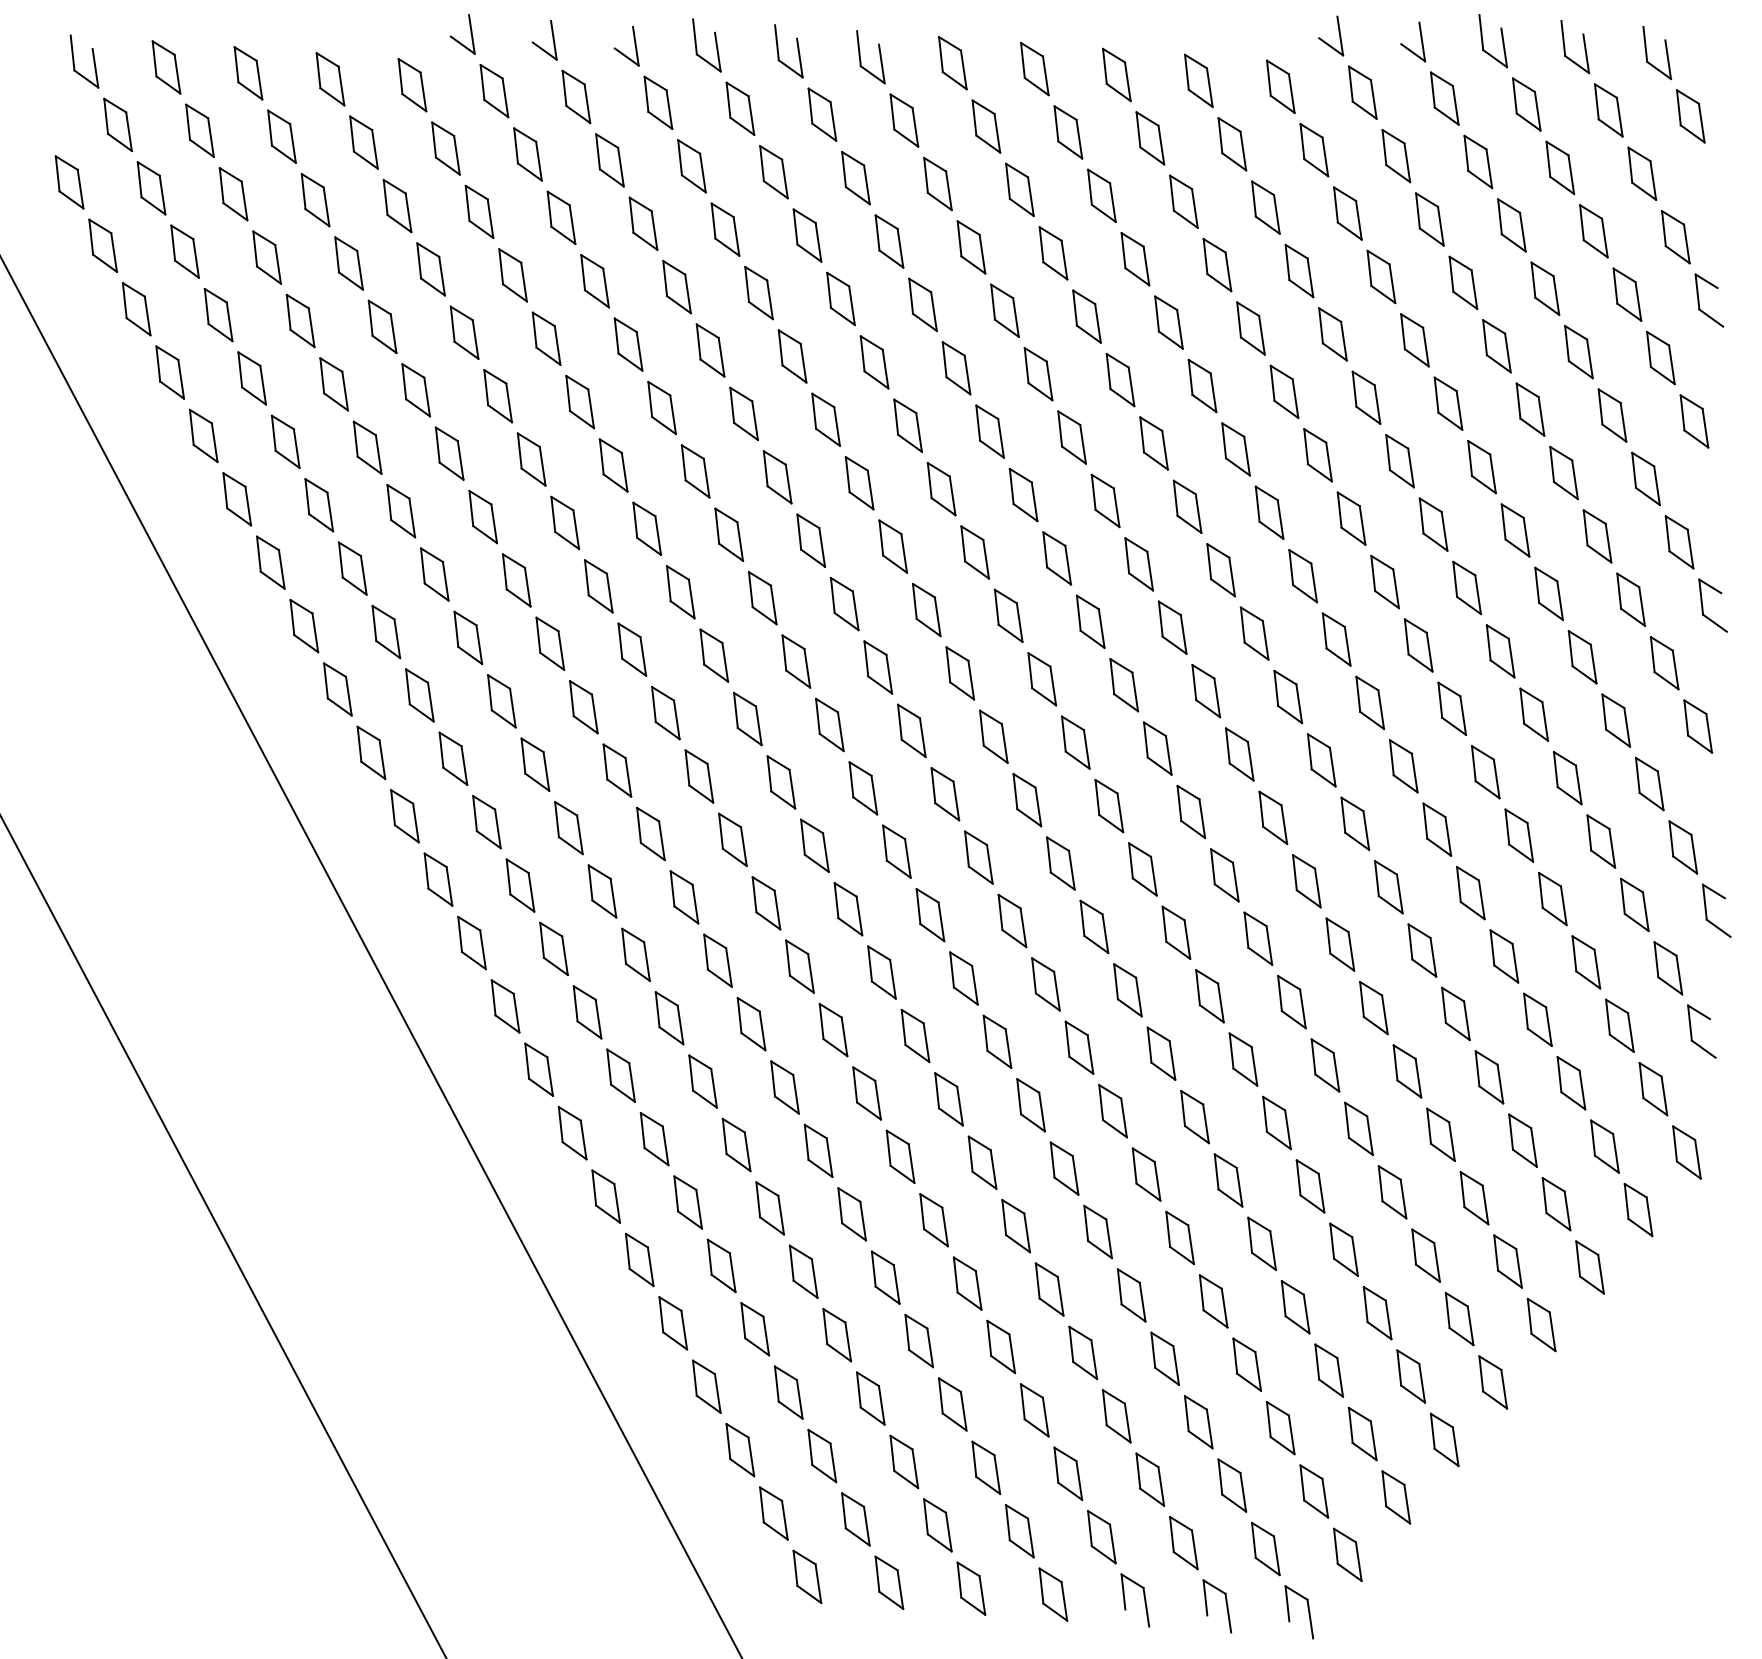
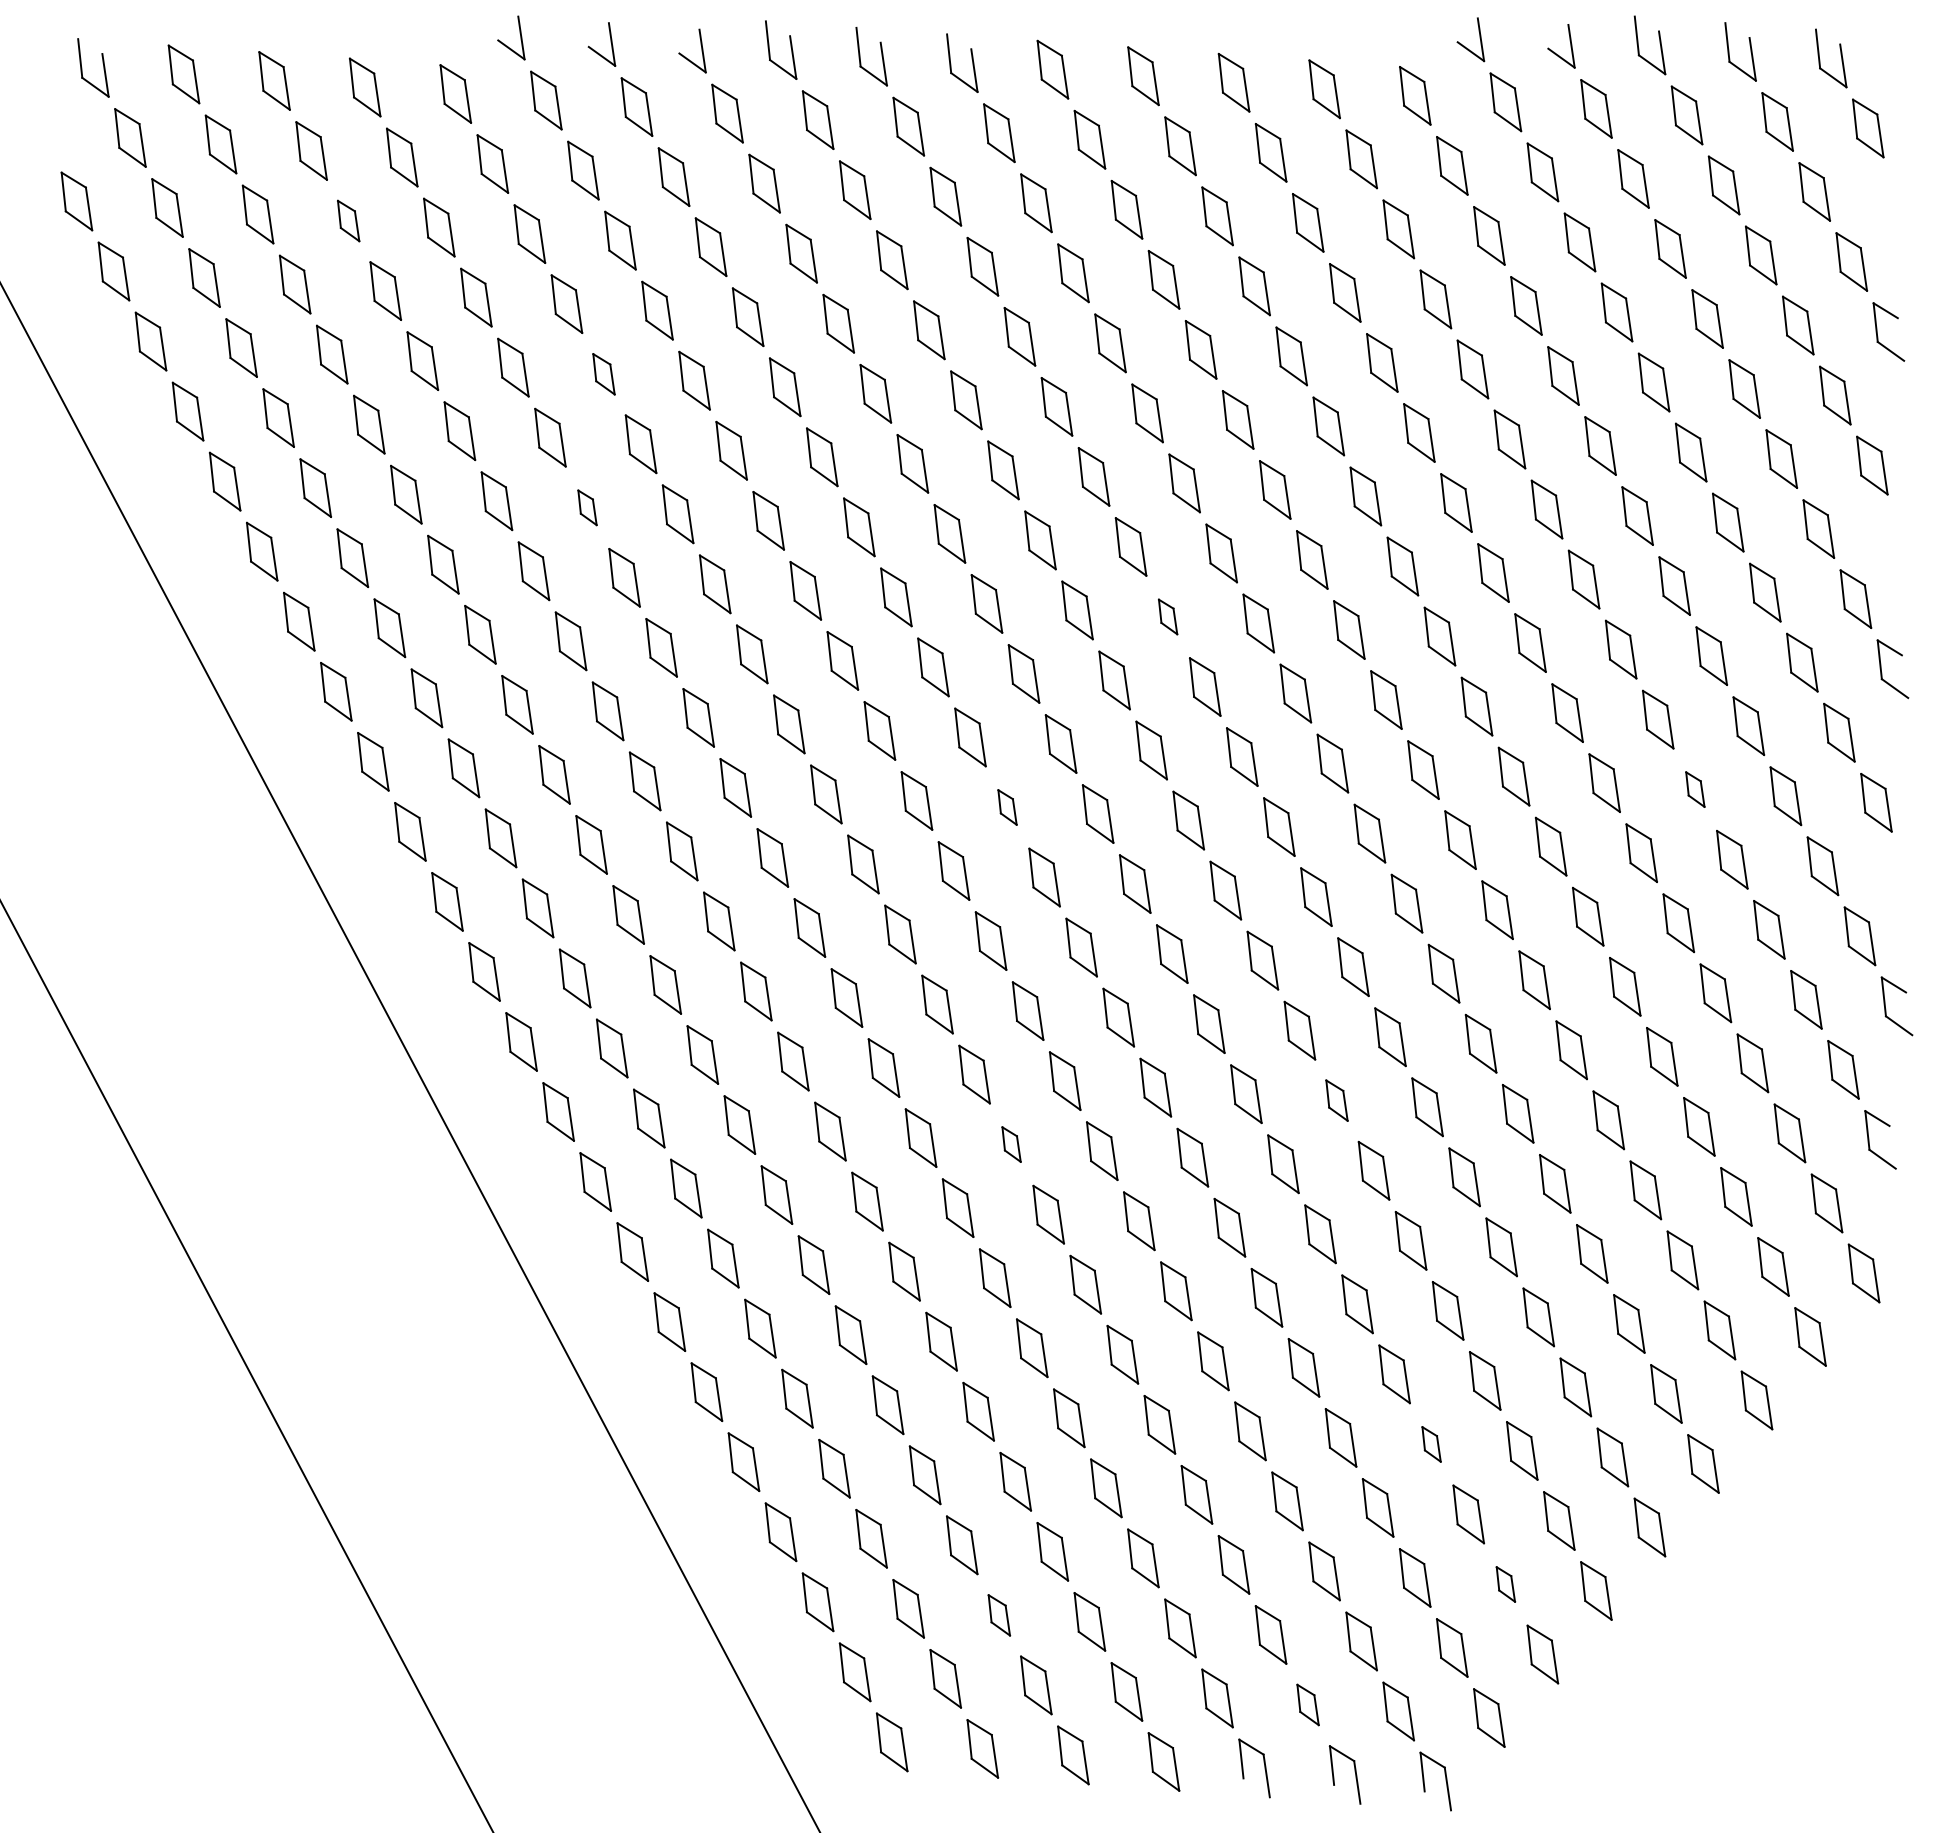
part: (315, 199) -> (348, 220), size x0.7
part: (546, 338) -> (603, 374), size x0.7
part: (531, 459) -> (587, 507), size x0.6
part: (1056, 558) -> (1167, 616), size x0.6
part: (1534, 714) -> (1695, 789), size x0.6
part: (911, 730) -> (1007, 807), size x0.6
part: (1209, 996) -> (1336, 1100), size x0.7
part: (915, 1035) -> (1011, 1144), size x0.6
part: (1295, 1307) -> (1431, 1444), size x0.6
part: (1362, 1434) -> (1505, 1584), size x0.6
part: (904, 1462) -> (999, 1615), size x0.7
part: (1183, 1542) -> (1307, 1704), size x0.7

